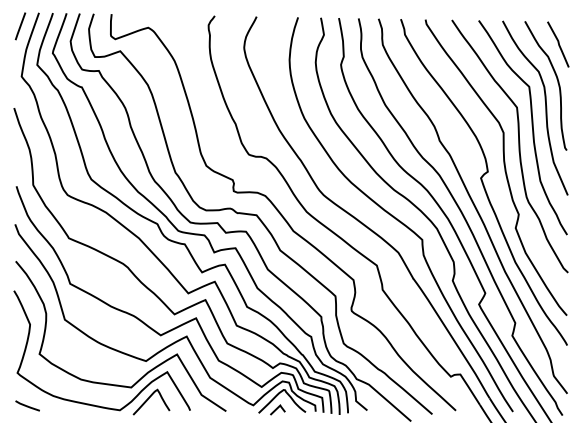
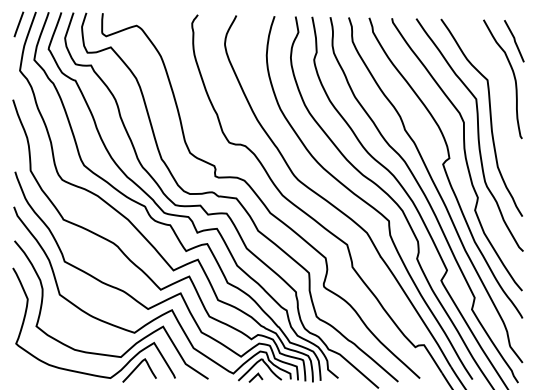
curve: (545, 107) -> (502, 99), removed
line: (27, 406) -> (25, 374), removed

